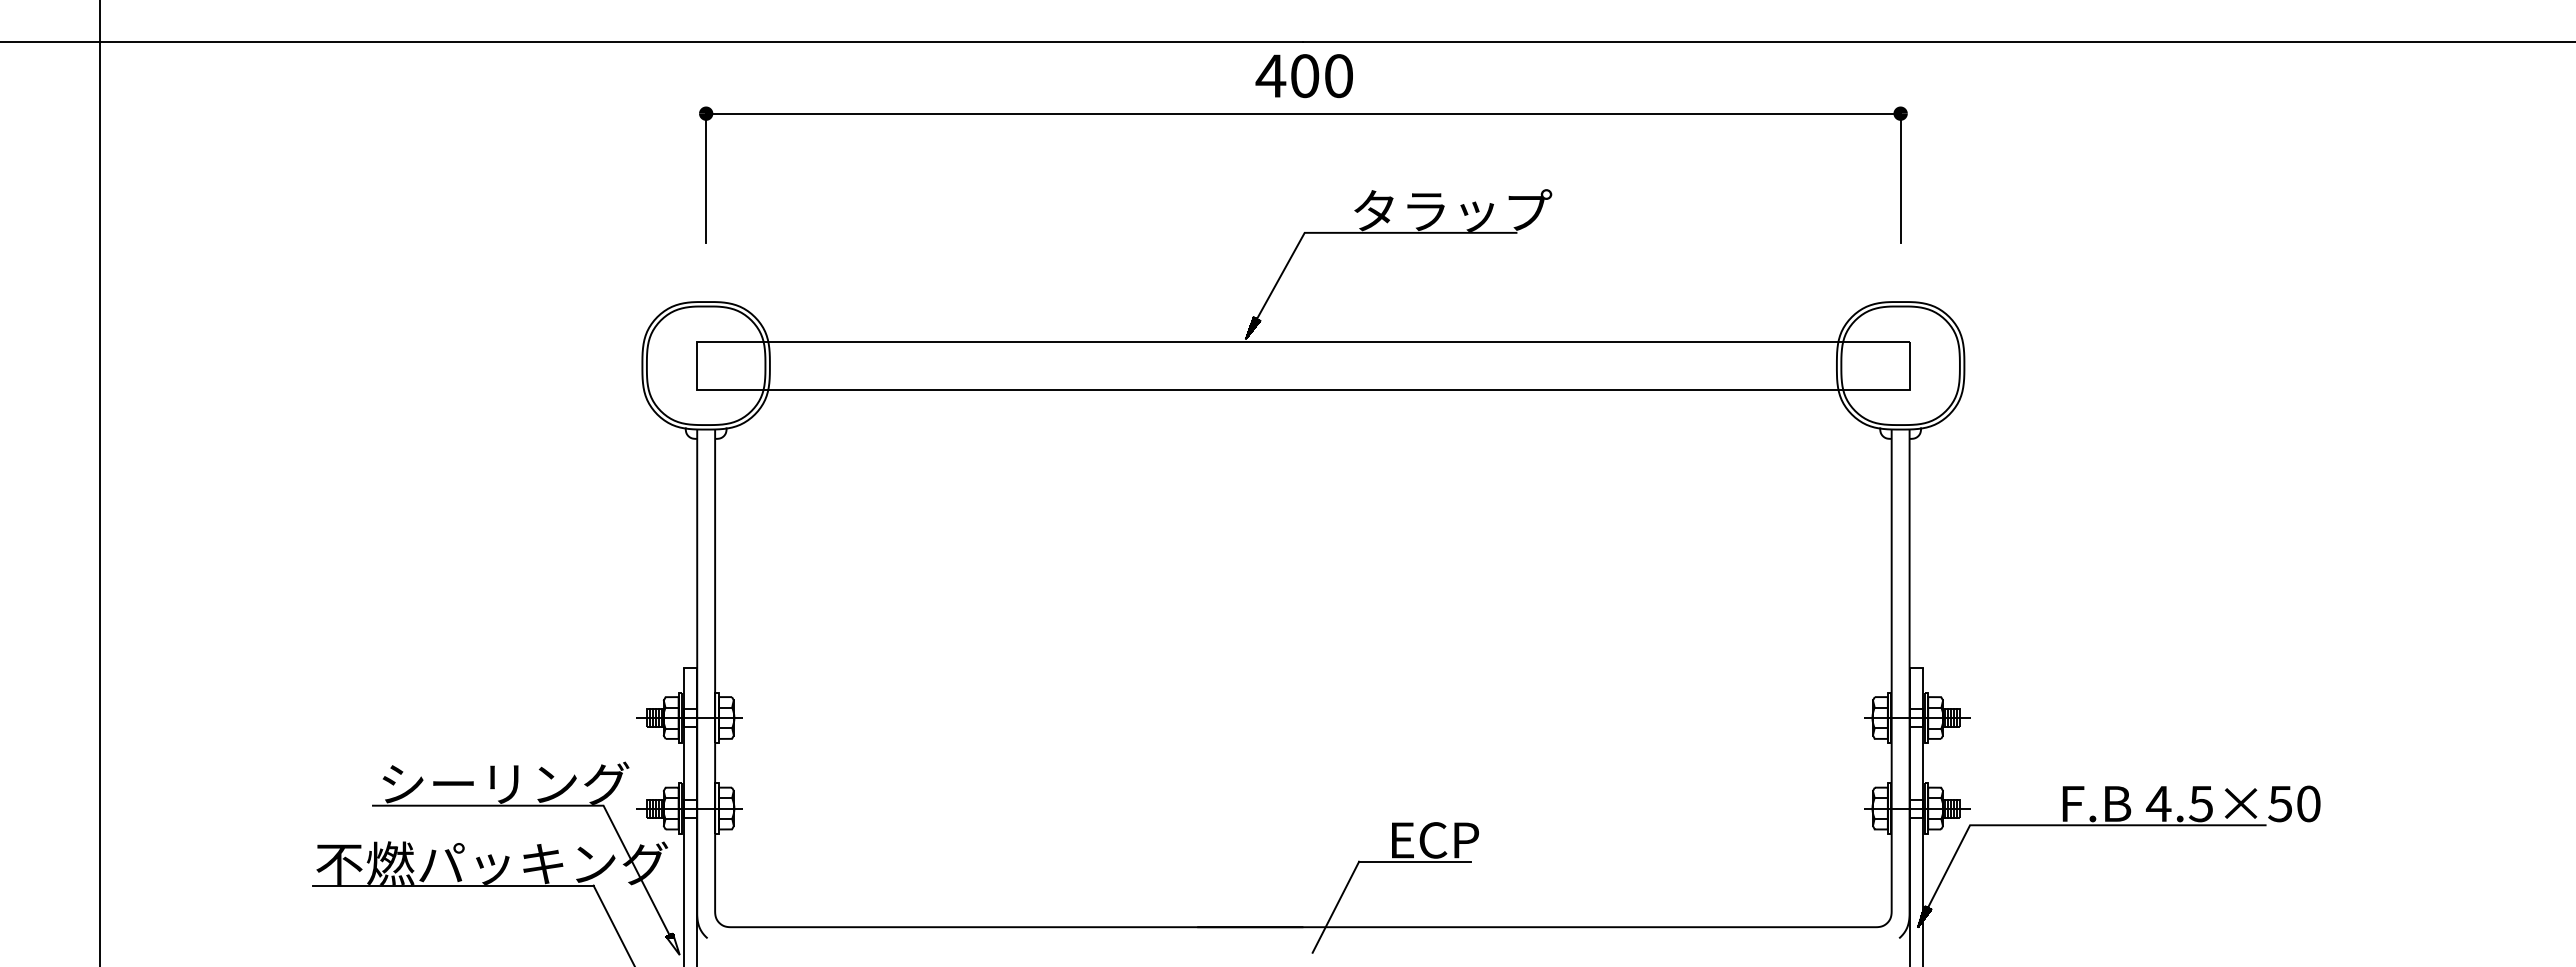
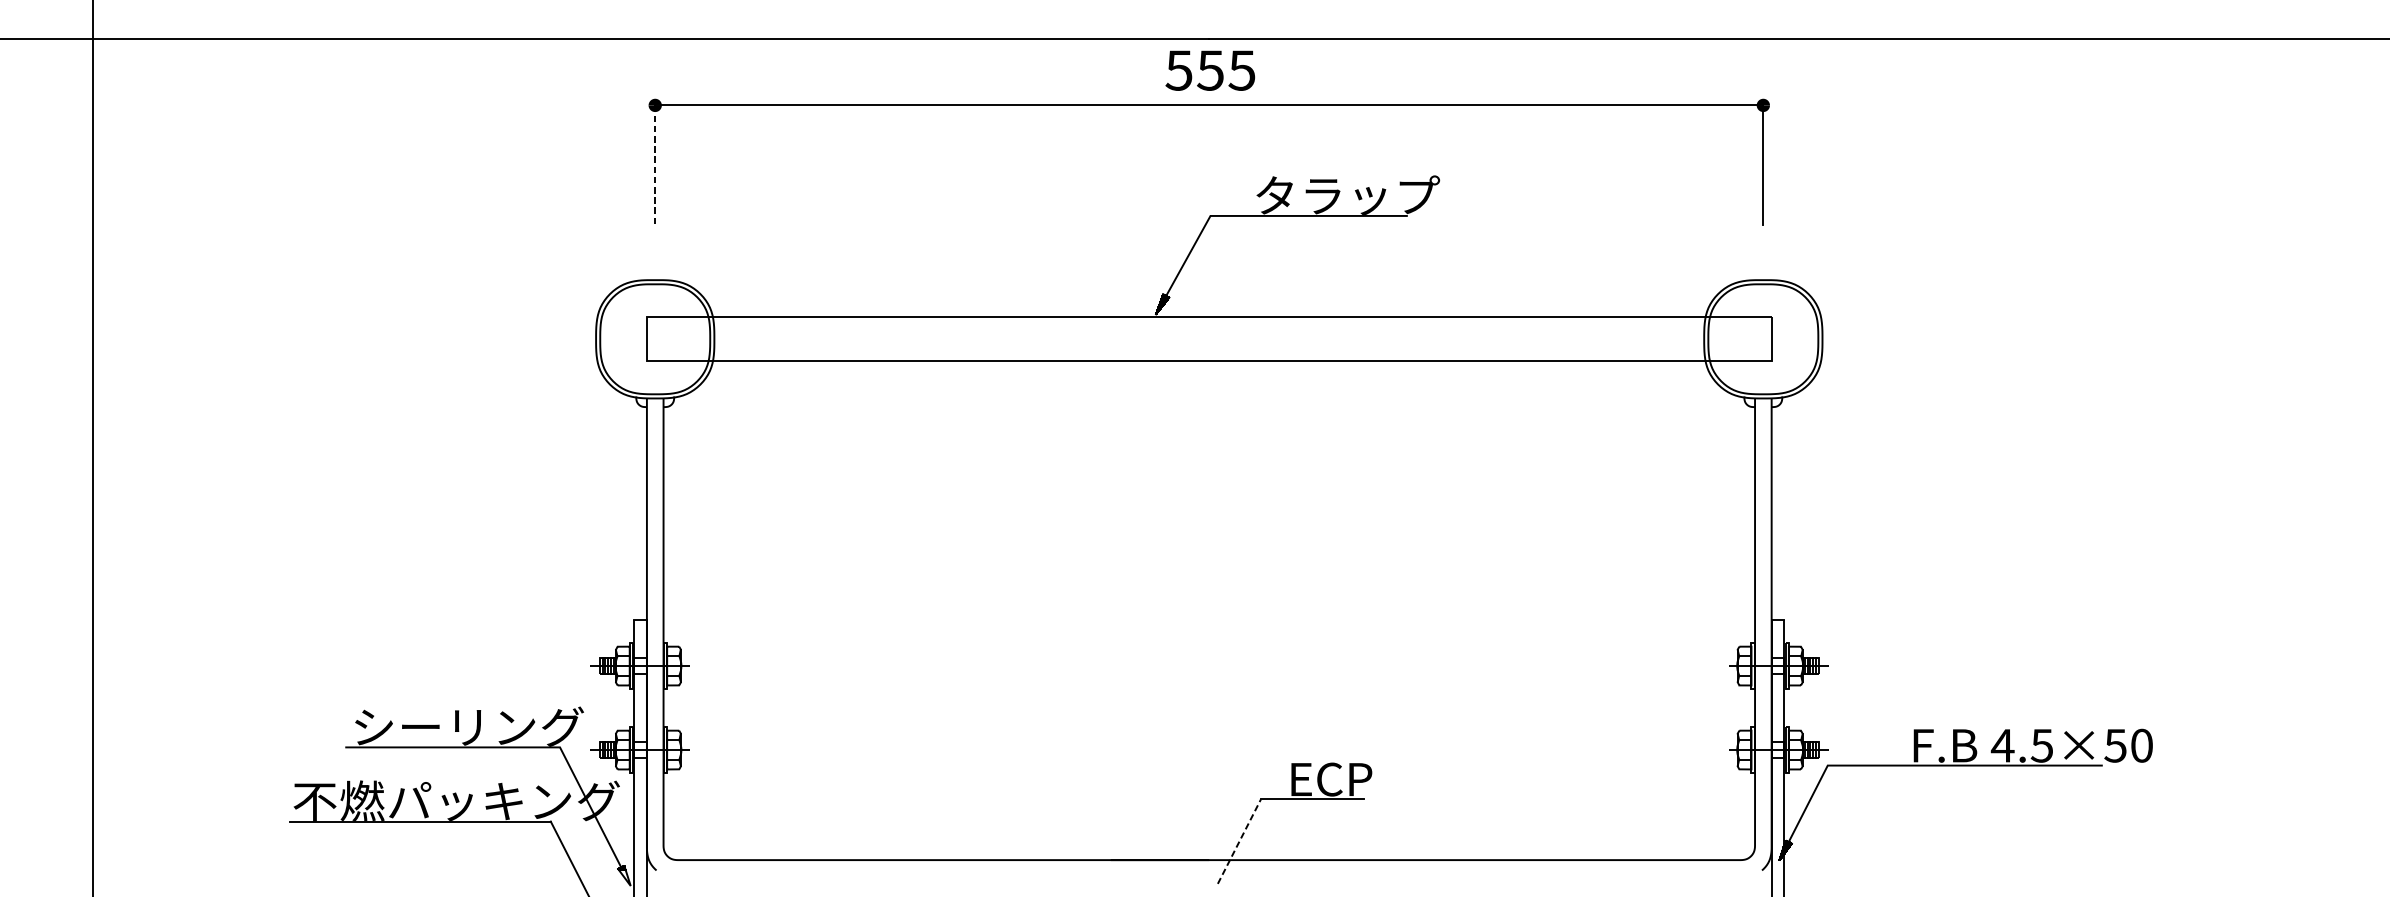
text: (1303, 76) -> (1209, 70), 400 -> 555
line: (706, 178) -> (655, 165), solid -> dashed
line: (1336, 906) -> (1239, 840), solid -> dashed

